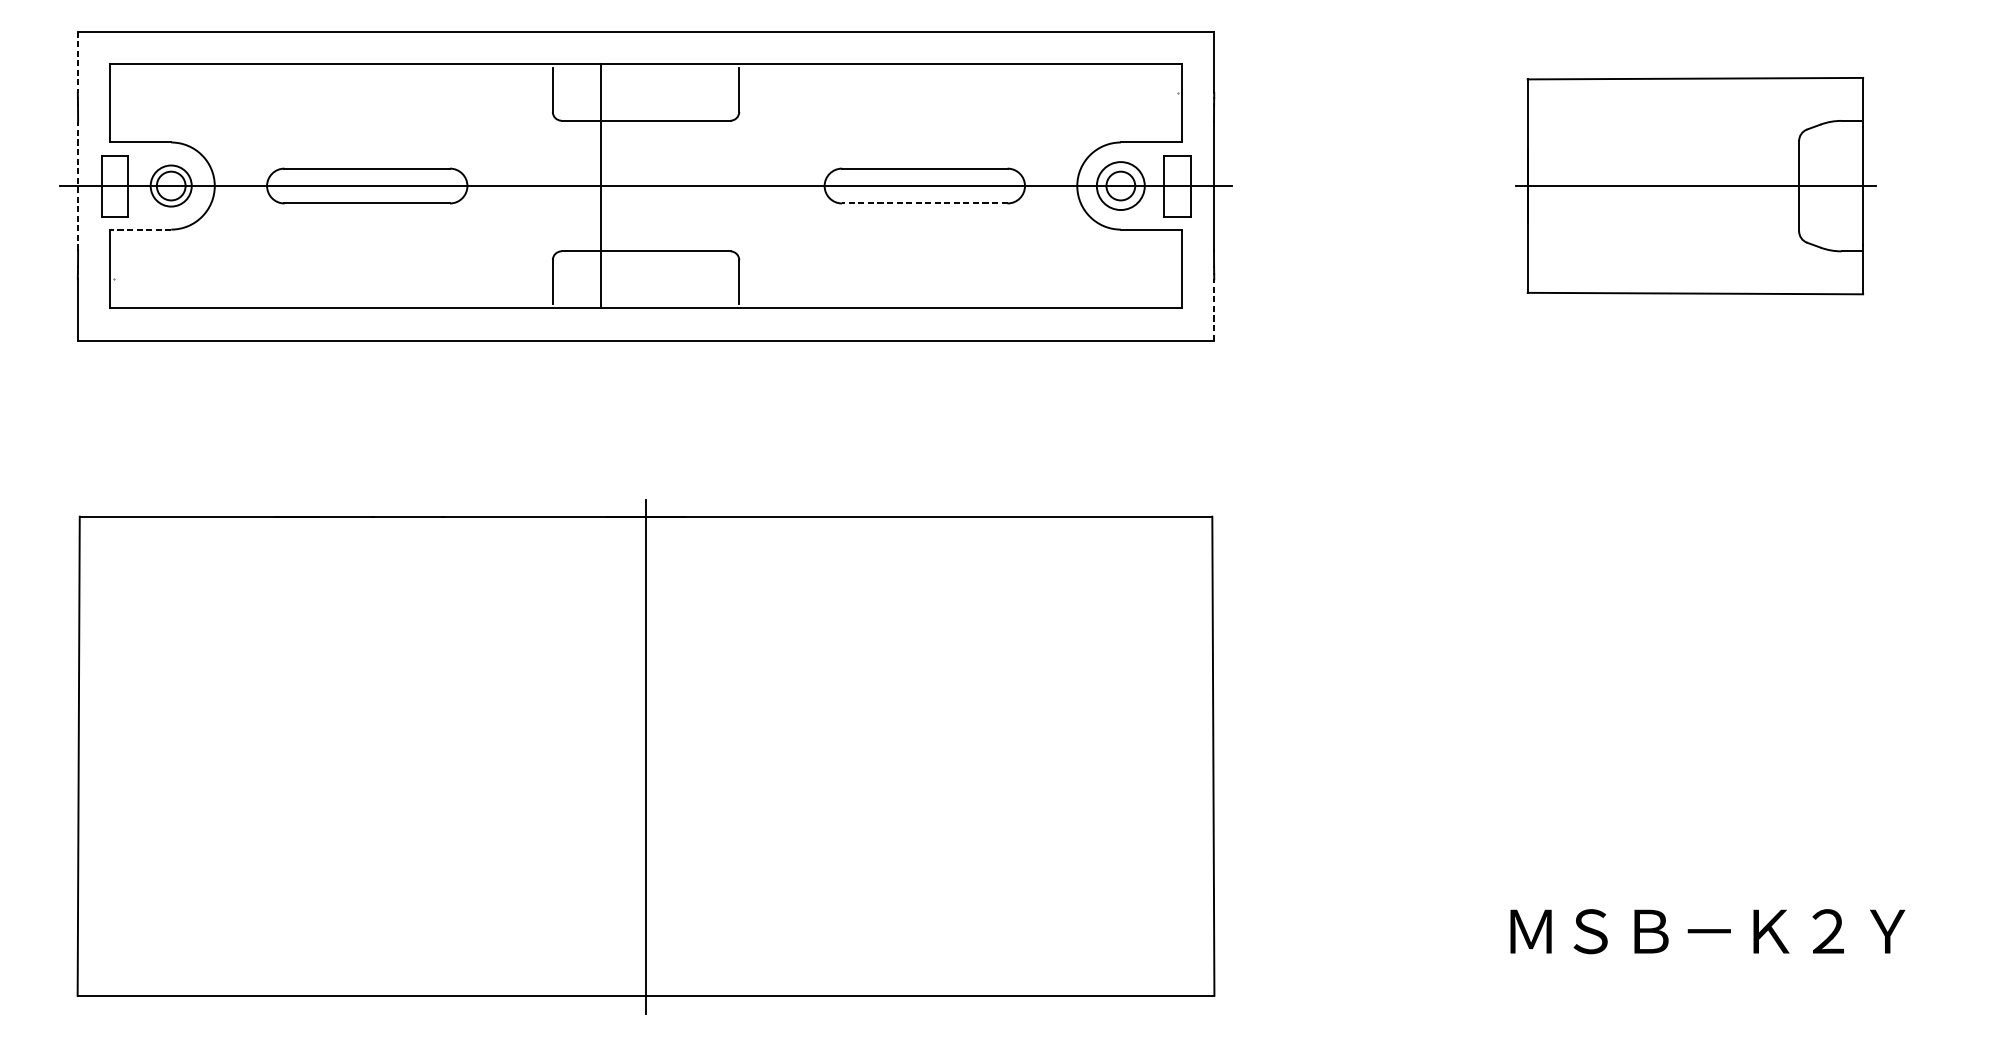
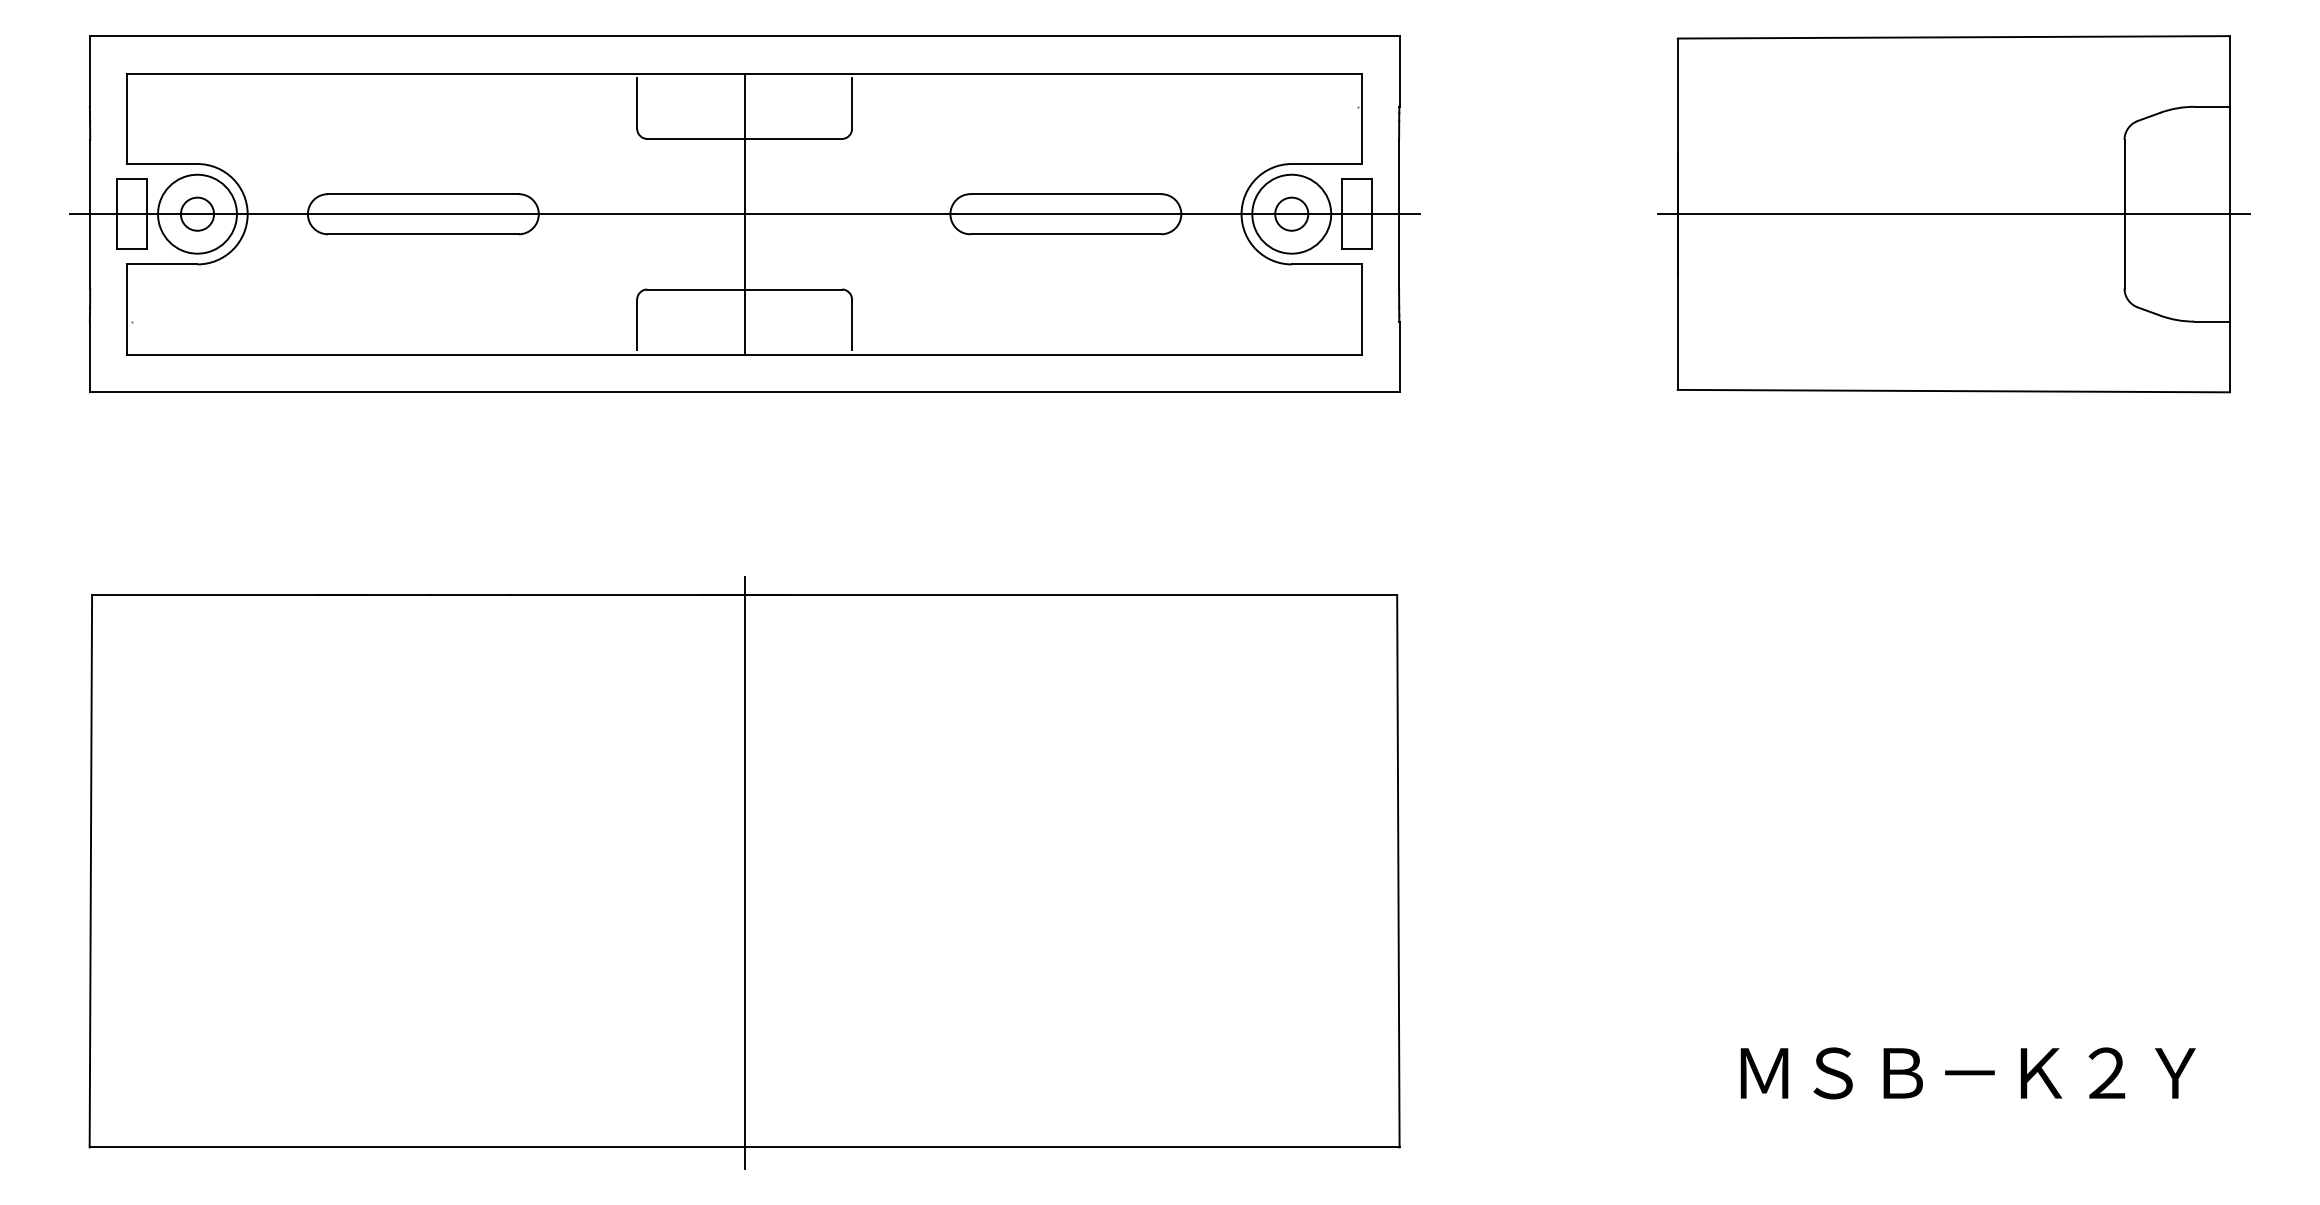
line: (77, 62) -> (89, 71), dashed -> solid
line: (78, 185) -> (90, 213), dashed -> solid
circle: (171, 185) -> (197, 213), size x1.67
line: (600, 185) -> (744, 213), moved
circle: (1120, 185) -> (1291, 213), size x1.43
part: (1695, 186) -> (1953, 214), size x1.43
line: (924, 203) -> (1065, 234), dashed -> solid
line: (140, 229) -> (161, 264), dashed -> solid
line: (1214, 309) -> (1399, 356), dashed -> solid

